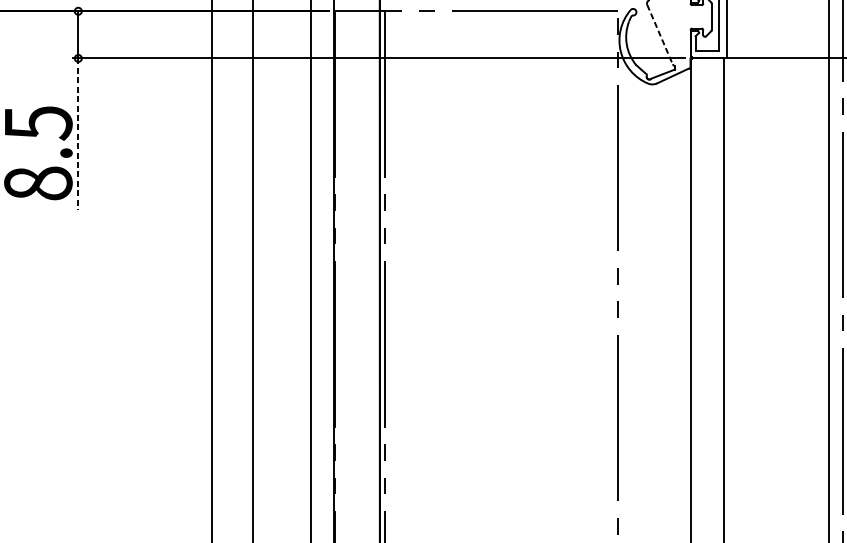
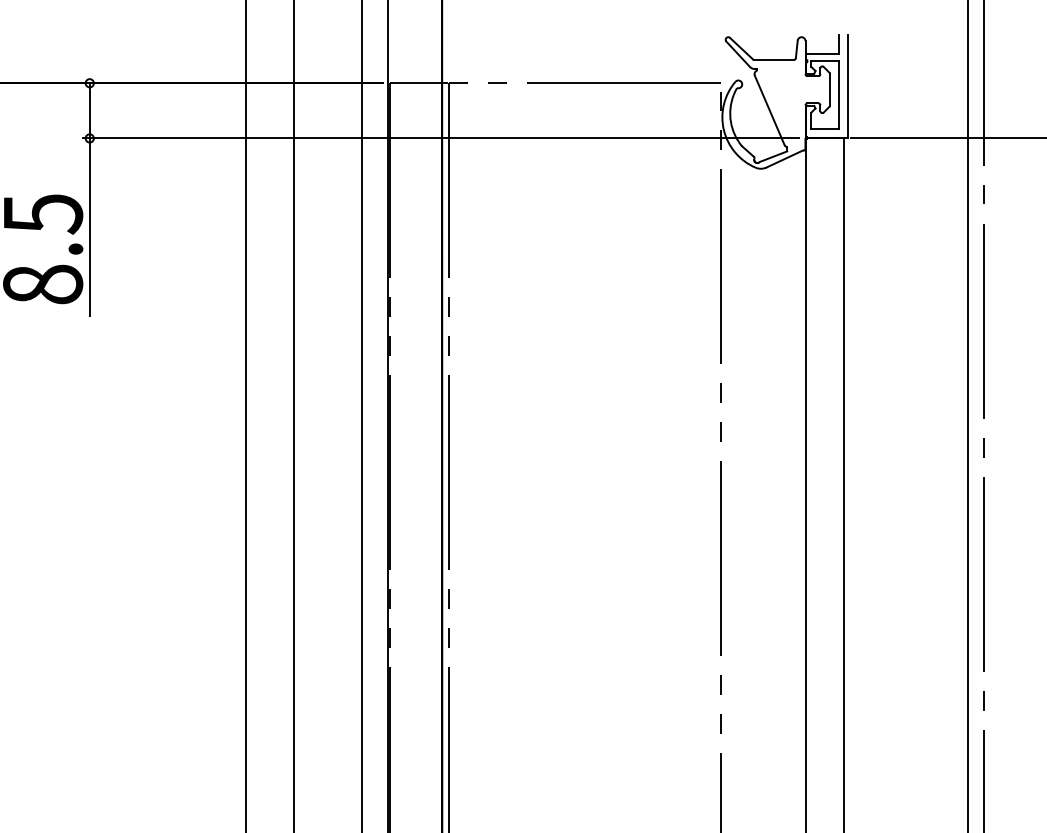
line: (659, 34) -> (769, 110), dashed -> solid
line: (78, 134) -> (89, 227), dashed -> solid

